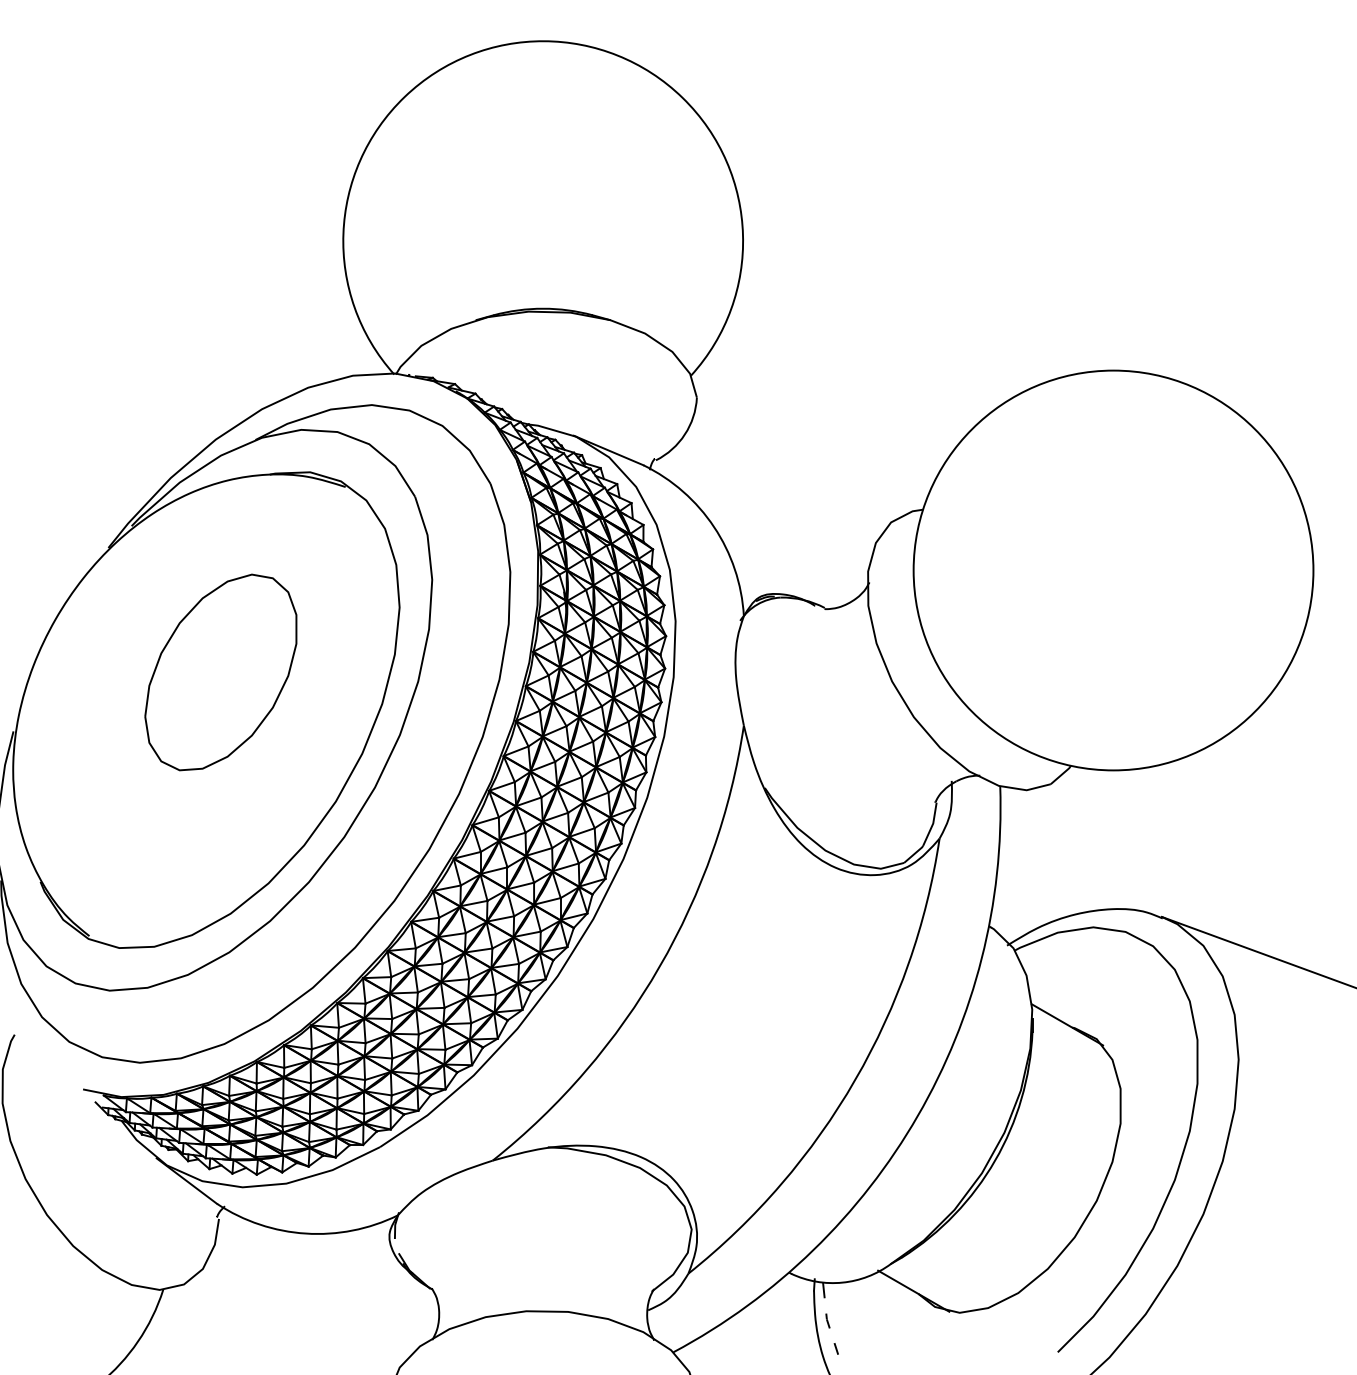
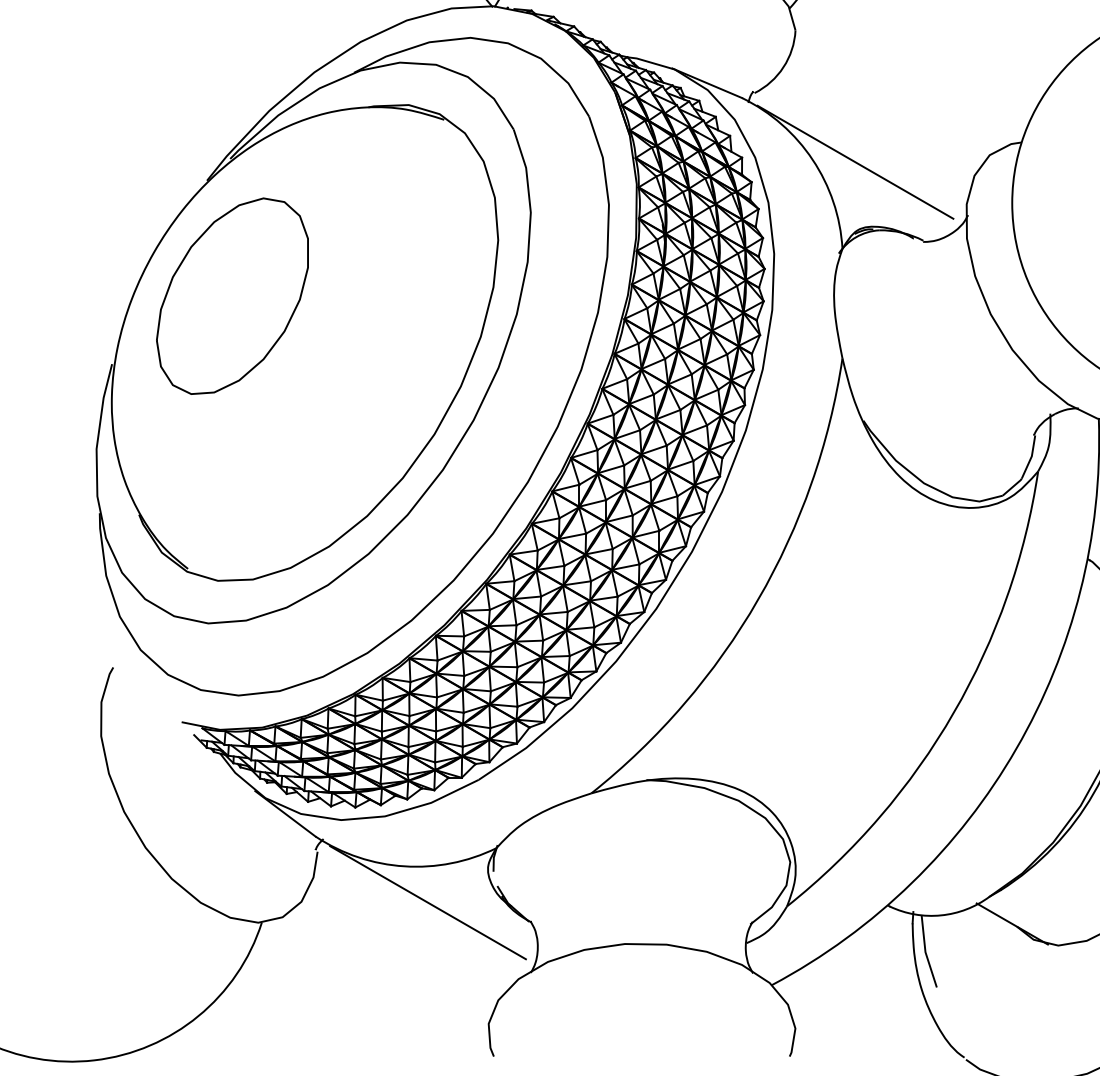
line: (756, 529) -> (855, 162), added
part: (220, 672) -> (232, 296), moved
line: (329, 1269) -> (428, 902), added
line: (826, 1319) -> (925, 952), dashed -> solid

